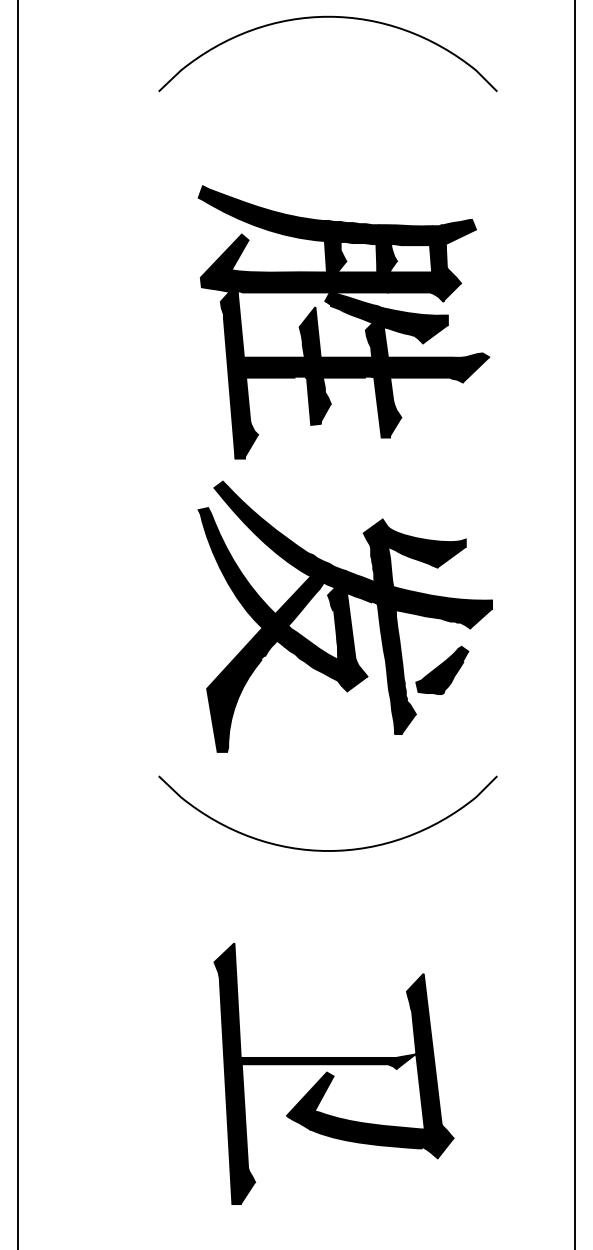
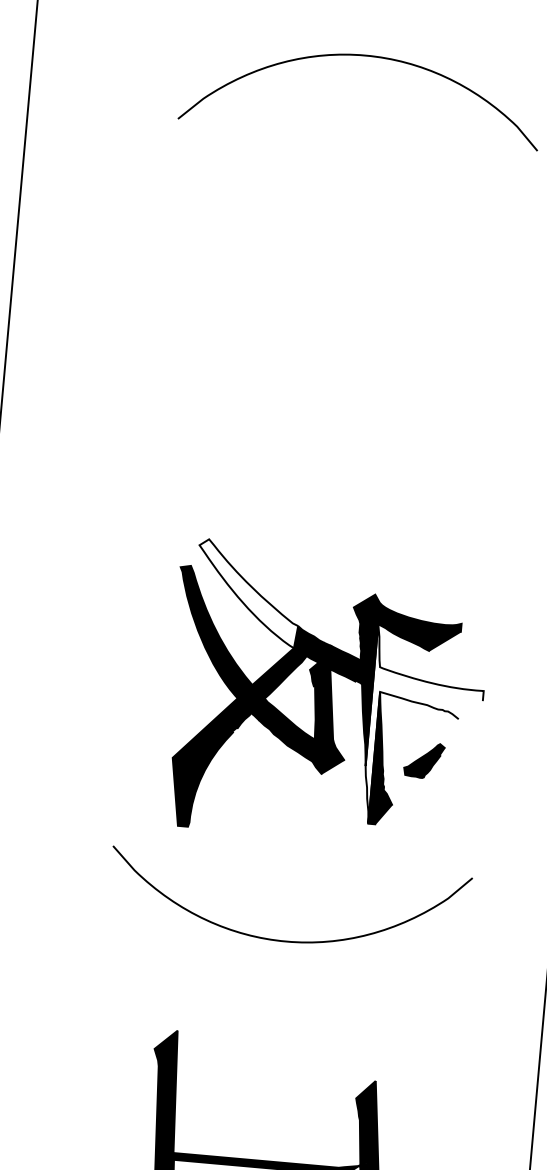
part: (343, 322) -> (352, 381), removed
fill: (263, 528) -> (247, 592), removed
fill: (439, 640) -> (424, 728), removed
part: (442, 669) -> (424, 759), size x0.7

